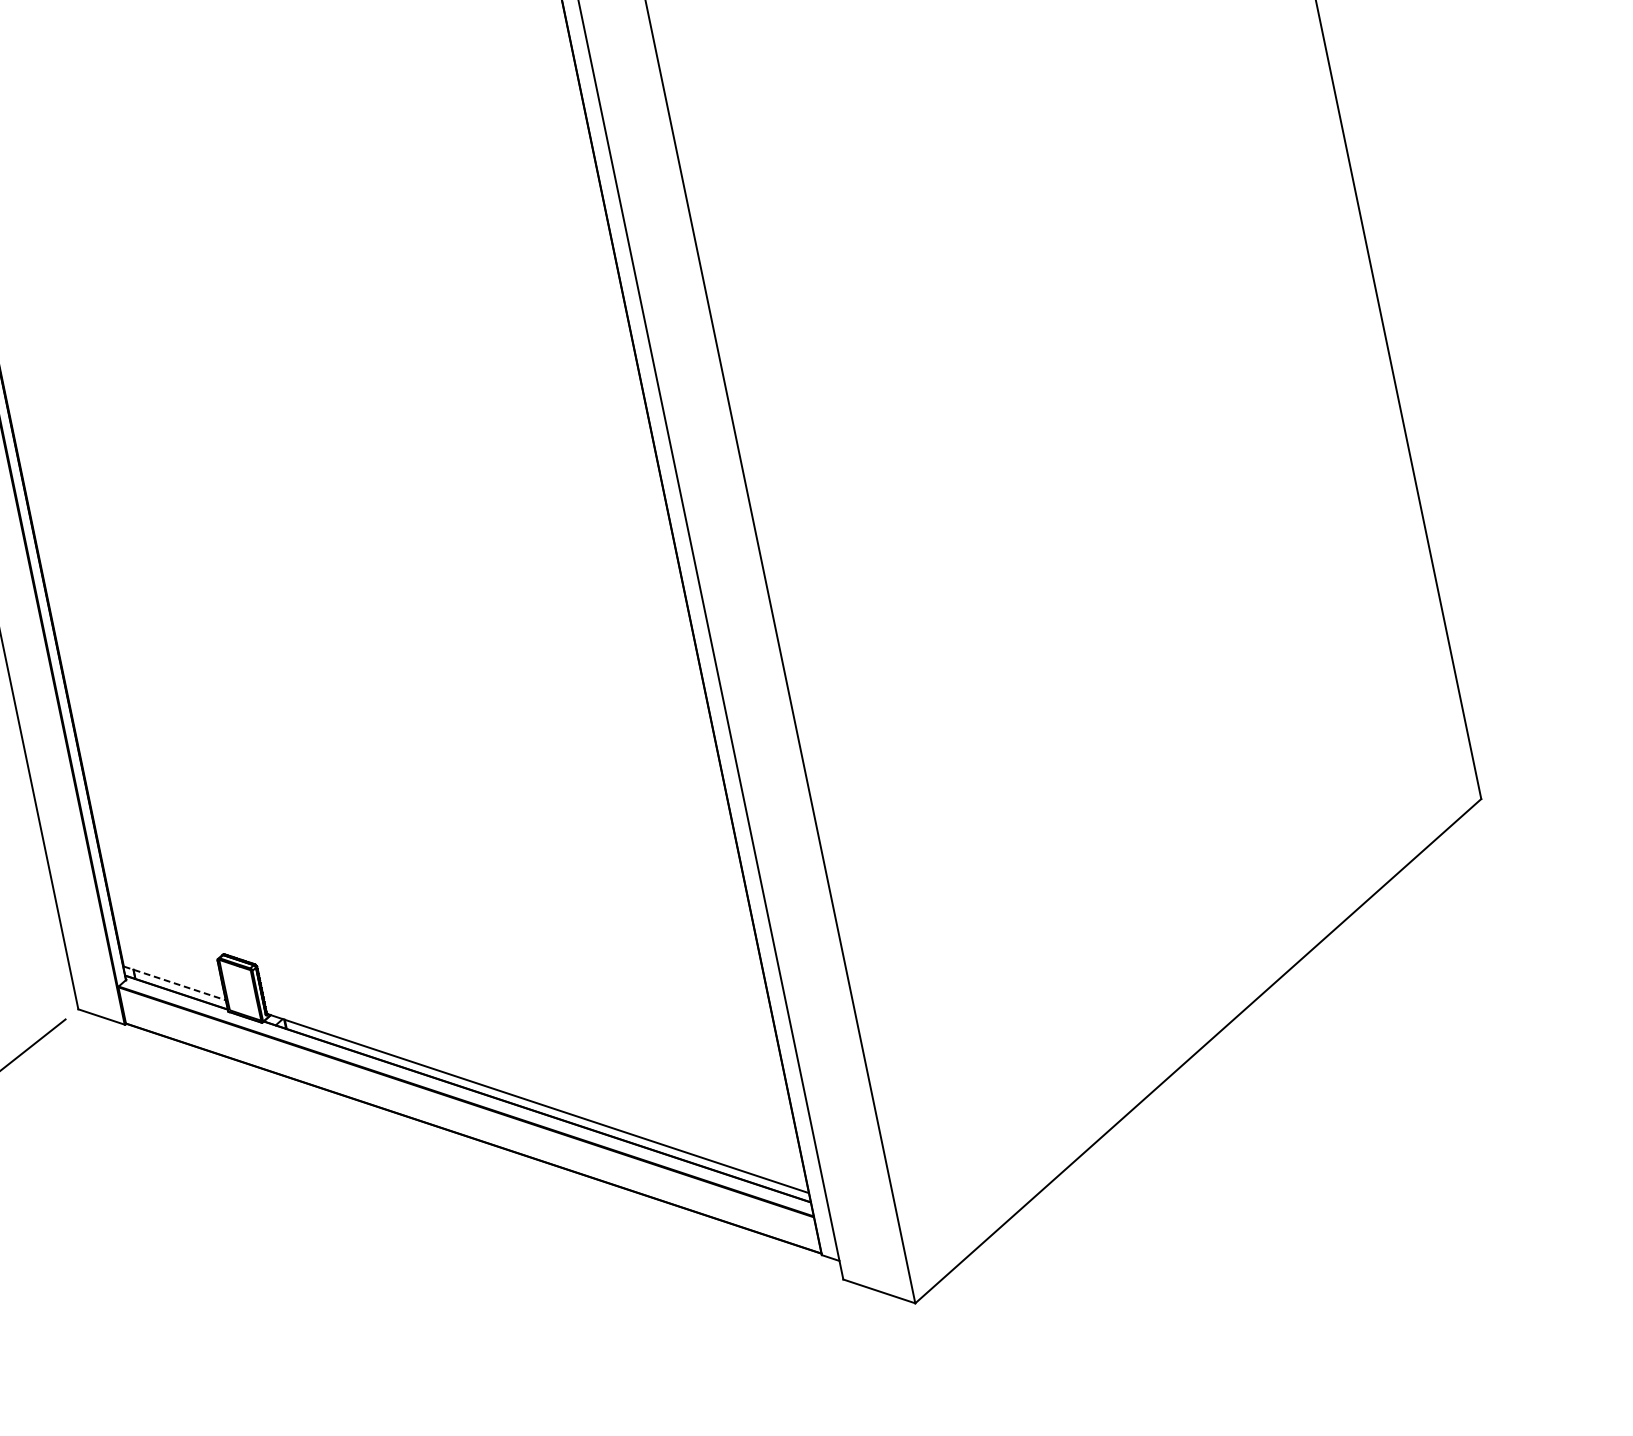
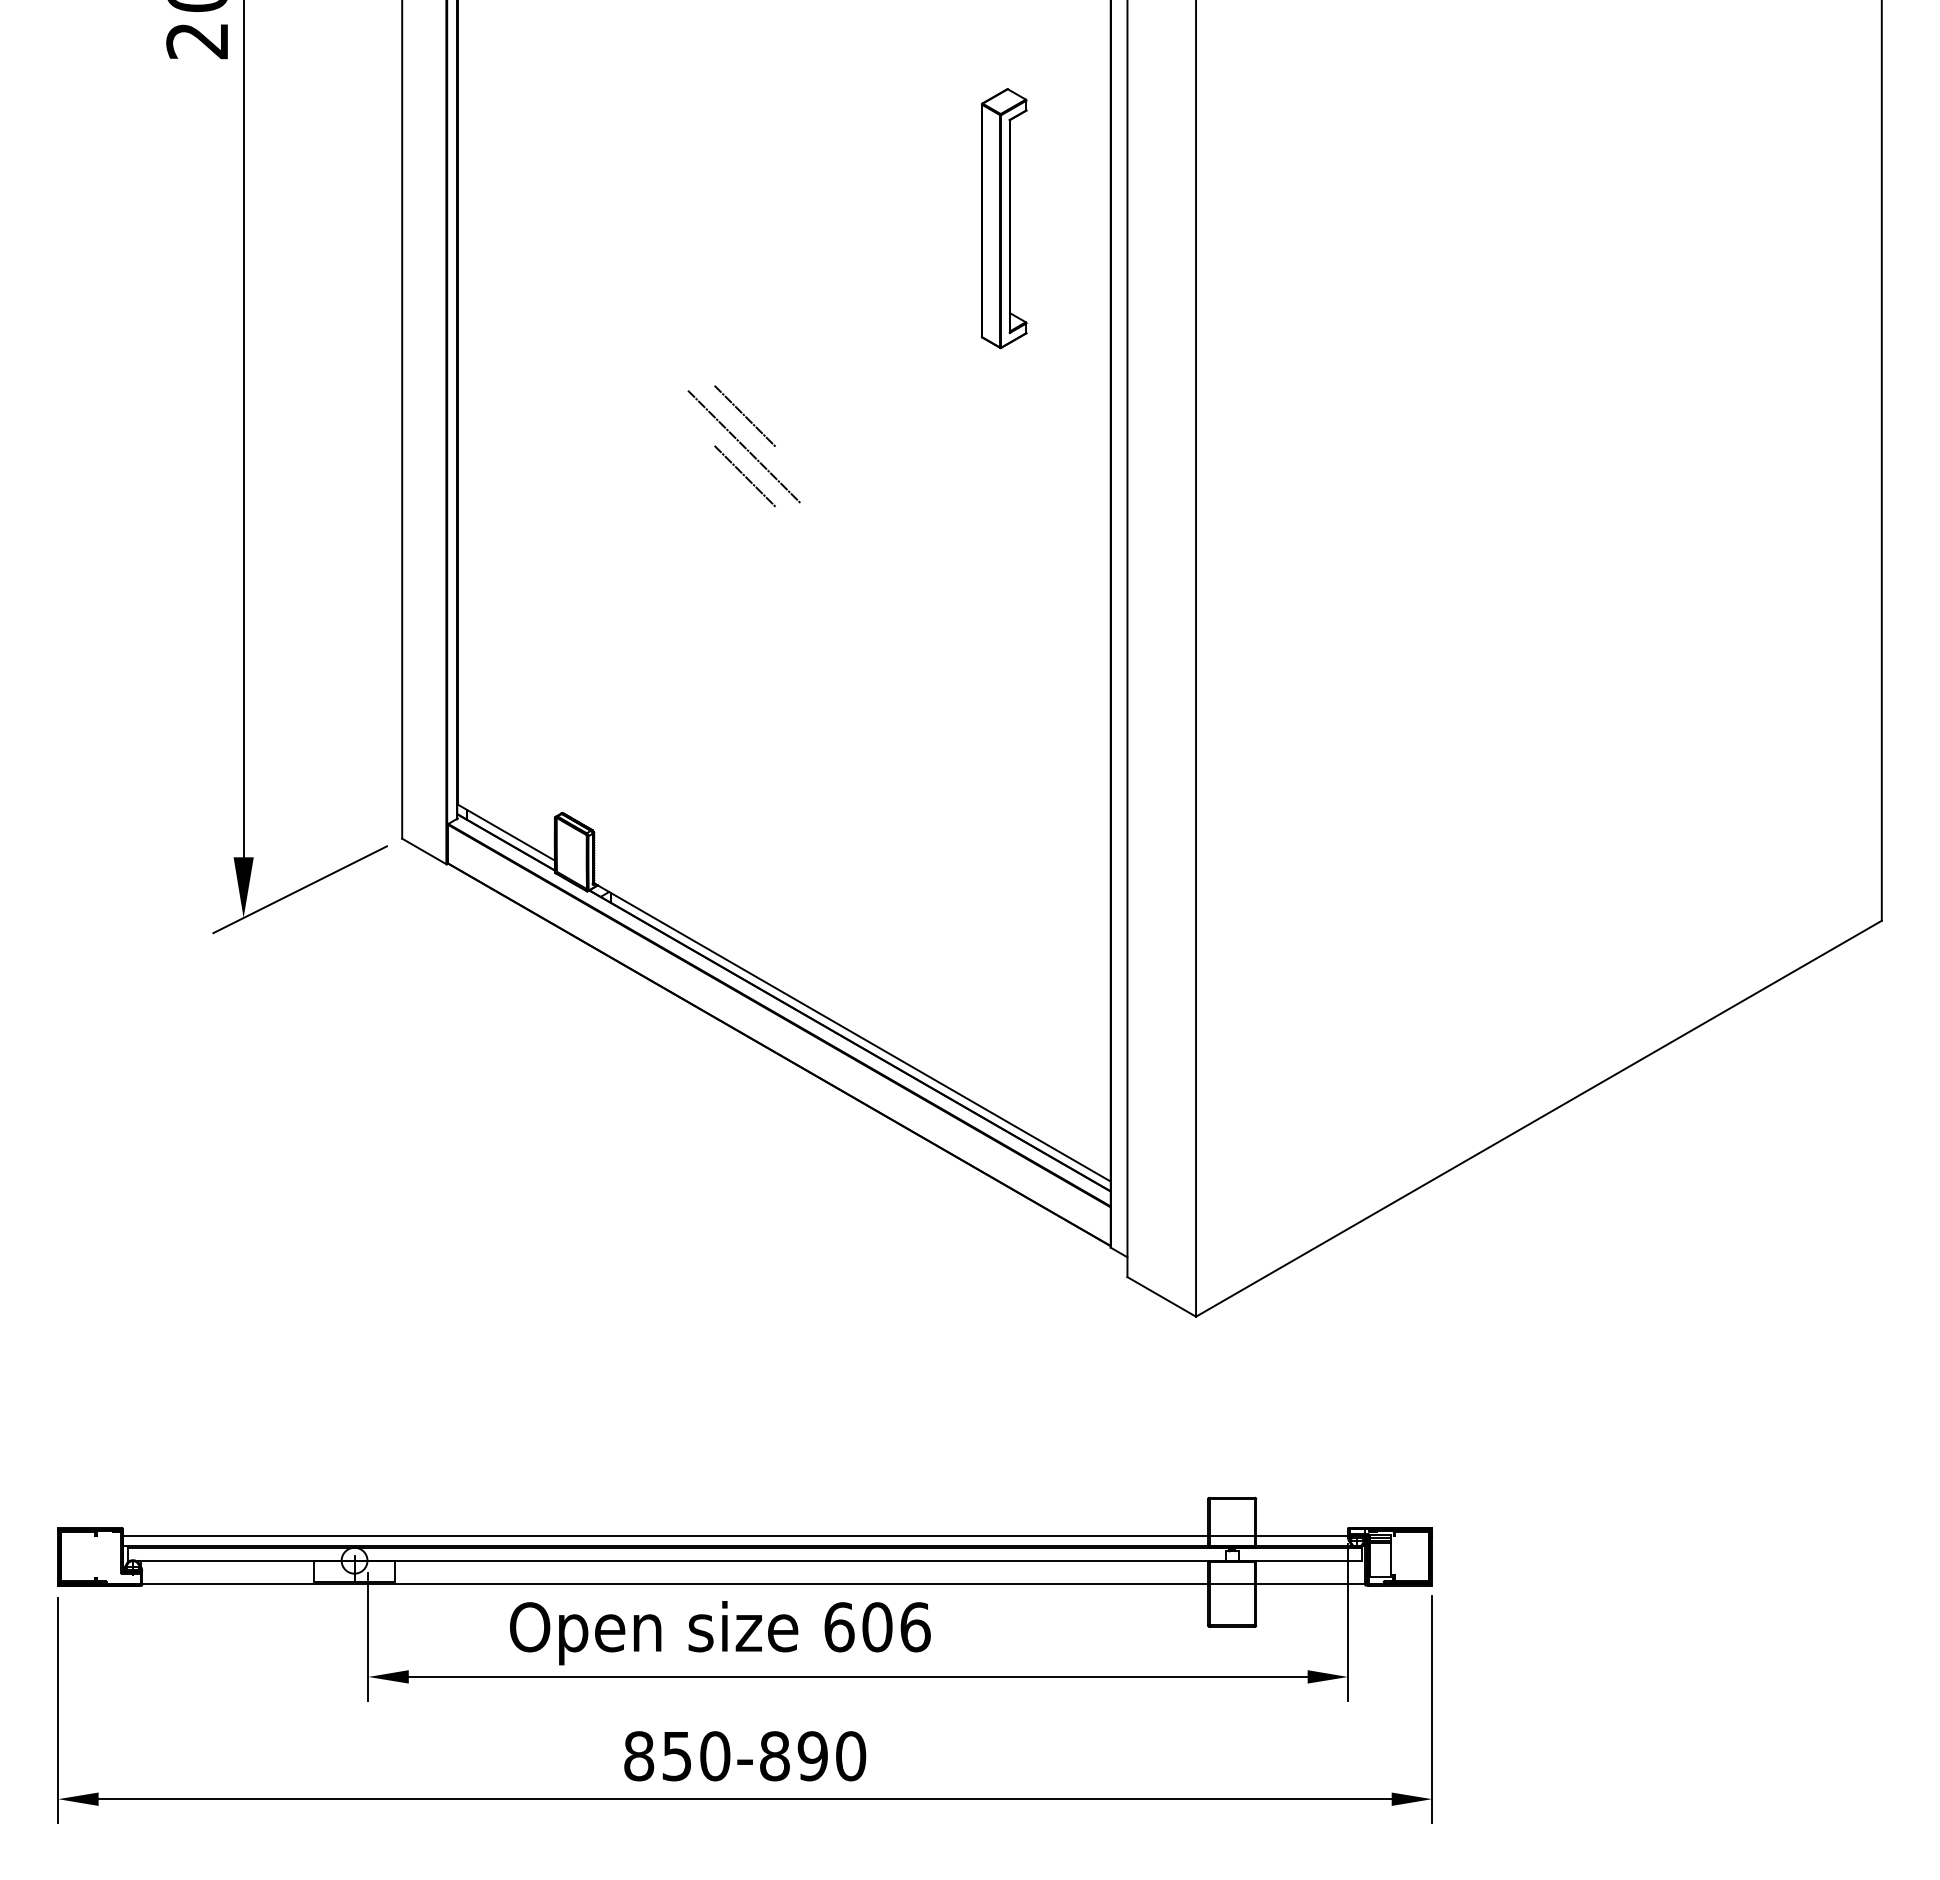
part: (522, 311) -> (1004, 218), added
line: (317, 546) -> (744, 415), added
line: (323, 575) -> (744, 446), added
line: (328, 603) -> (744, 476), added
line: (174, 983) -> (506, 832), dashed -> solid

